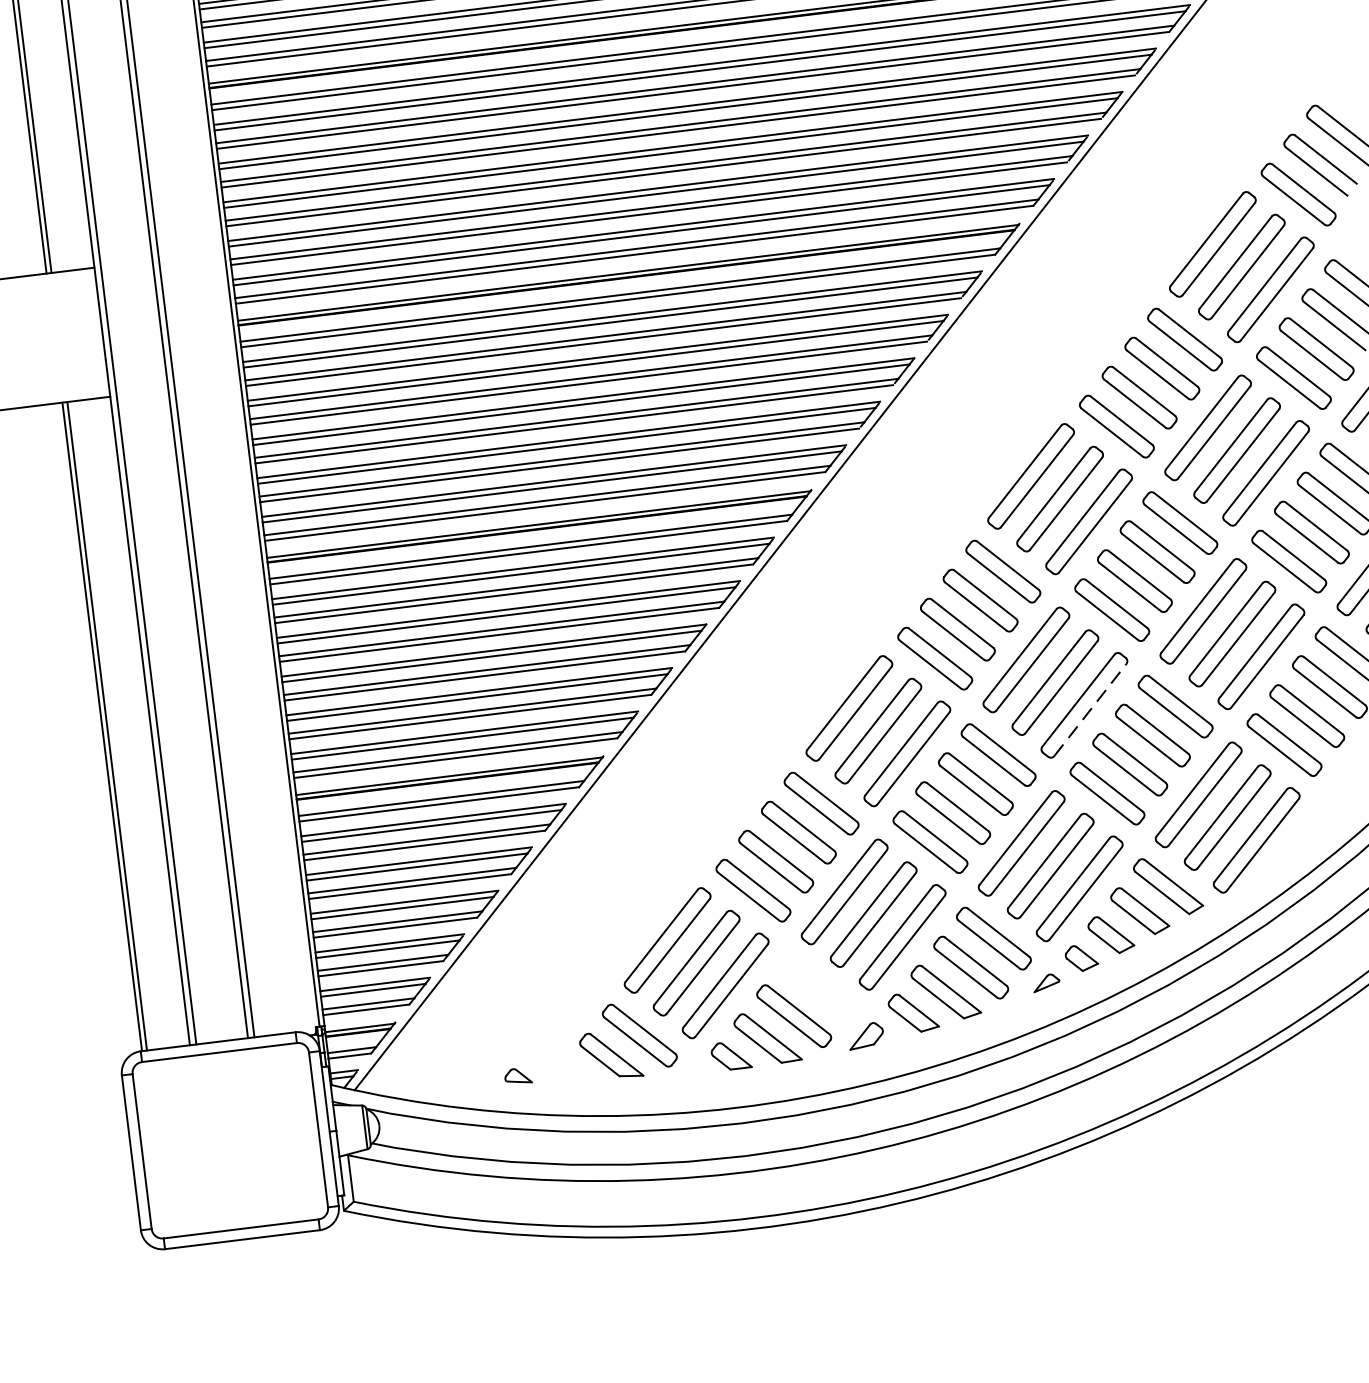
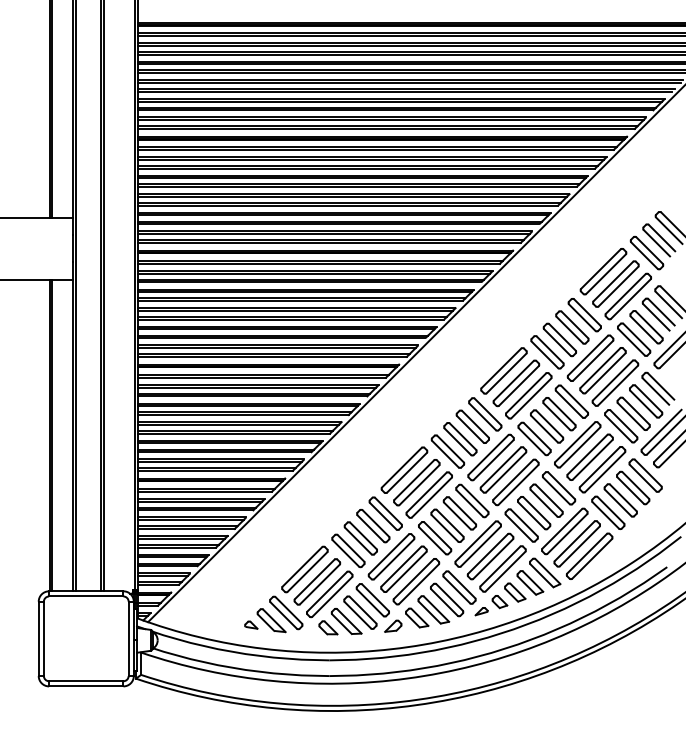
line: (1090, 709) -> (518, 484), dashed -> solid
part: (816, 987) -> (372, 600), added
part: (518, 1075) -> (251, 624), moved

